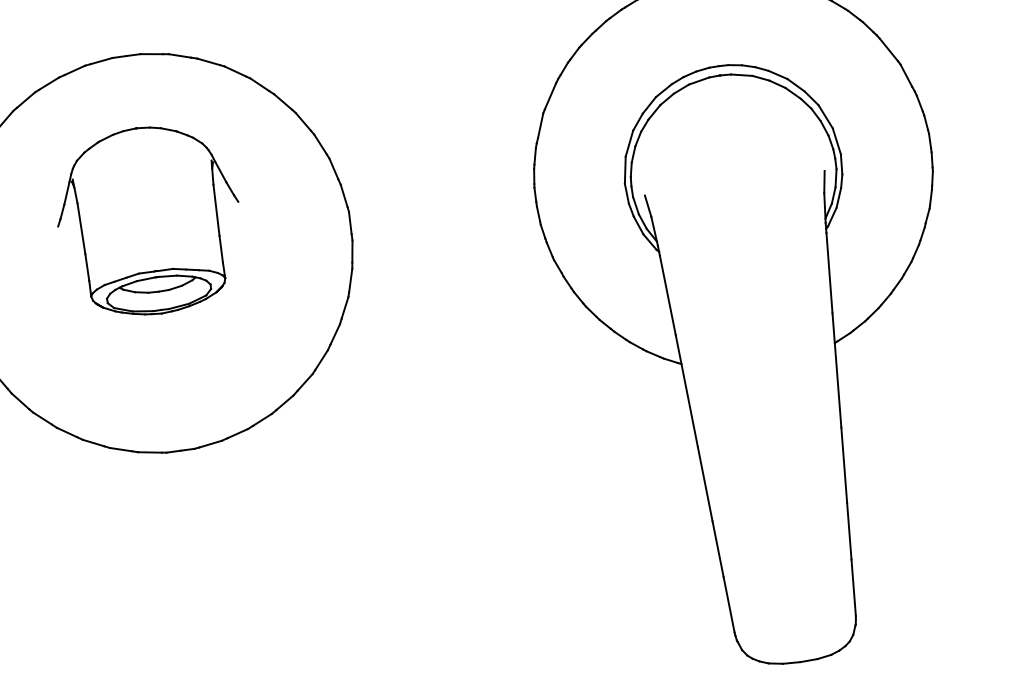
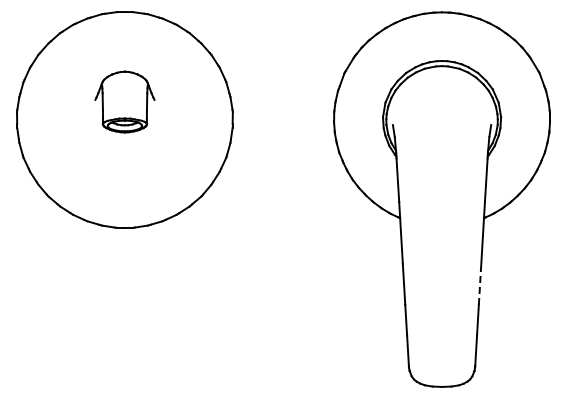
part: (148, 219) -> (124, 101), size x0.6
line: (845, 465) -> (480, 284), solid -> dashed

